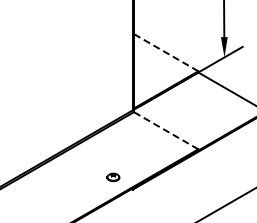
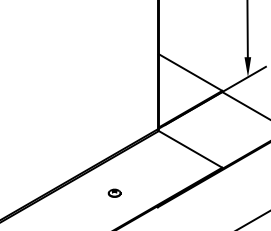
line: (166, 52) -> (190, 72), dashed -> solid
line: (166, 130) -> (190, 149), dashed -> solid
part: (113, 176) -> (114, 192), moved

